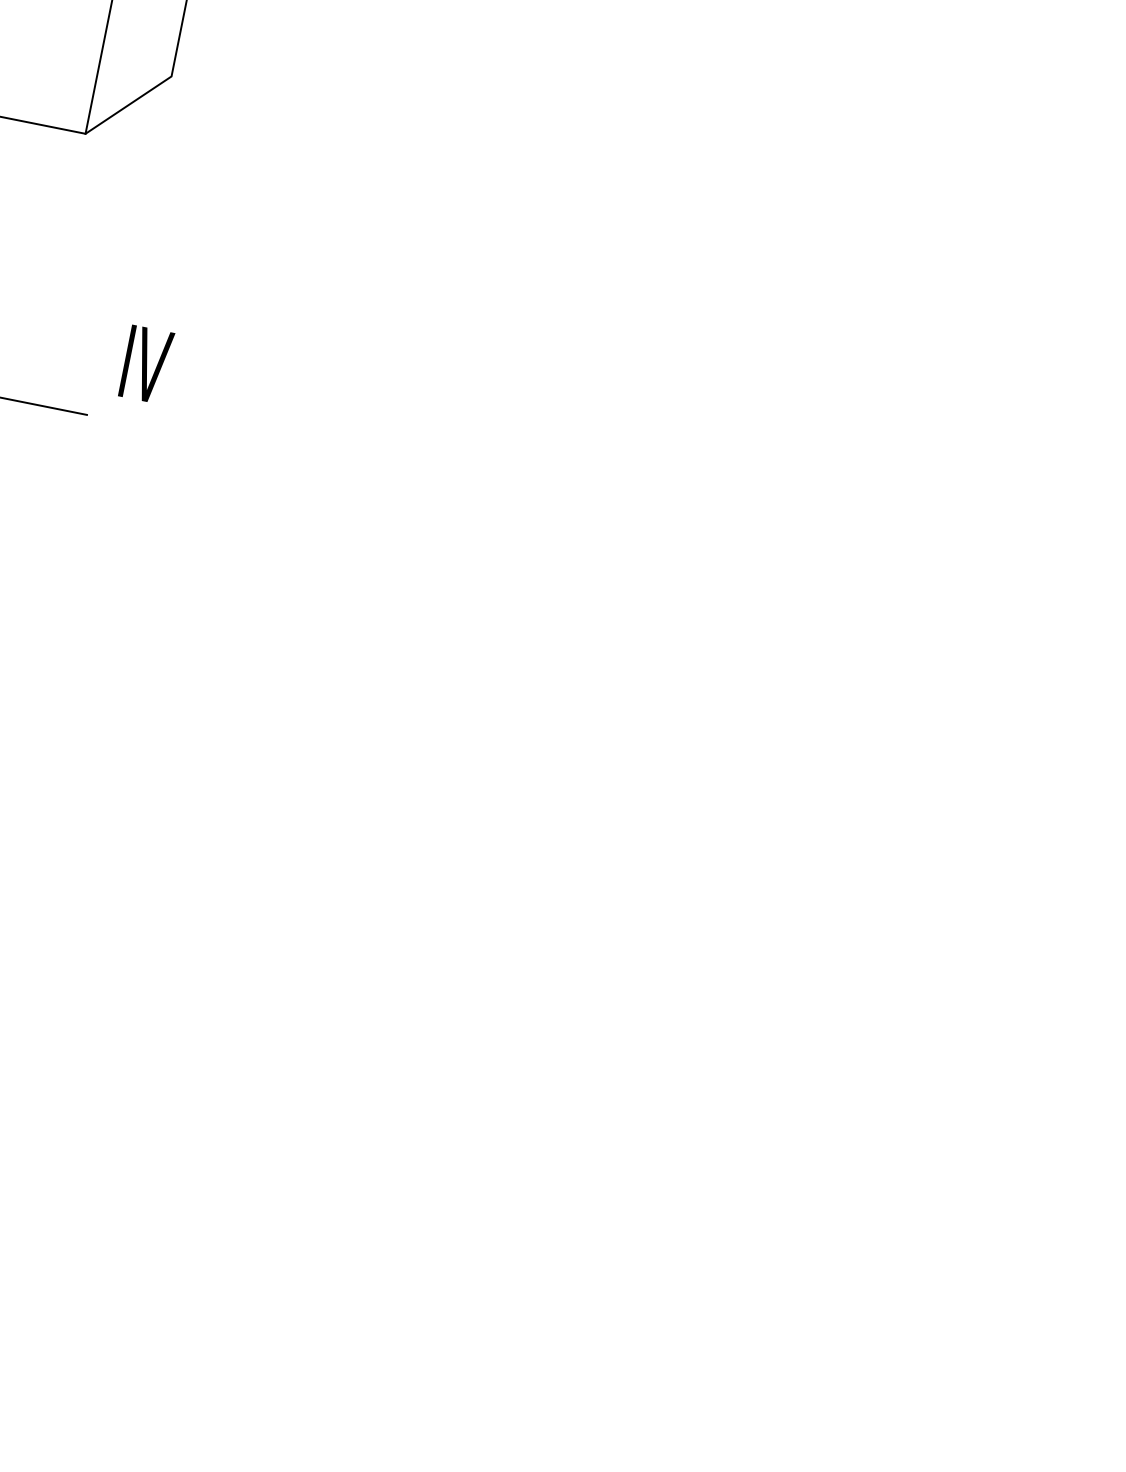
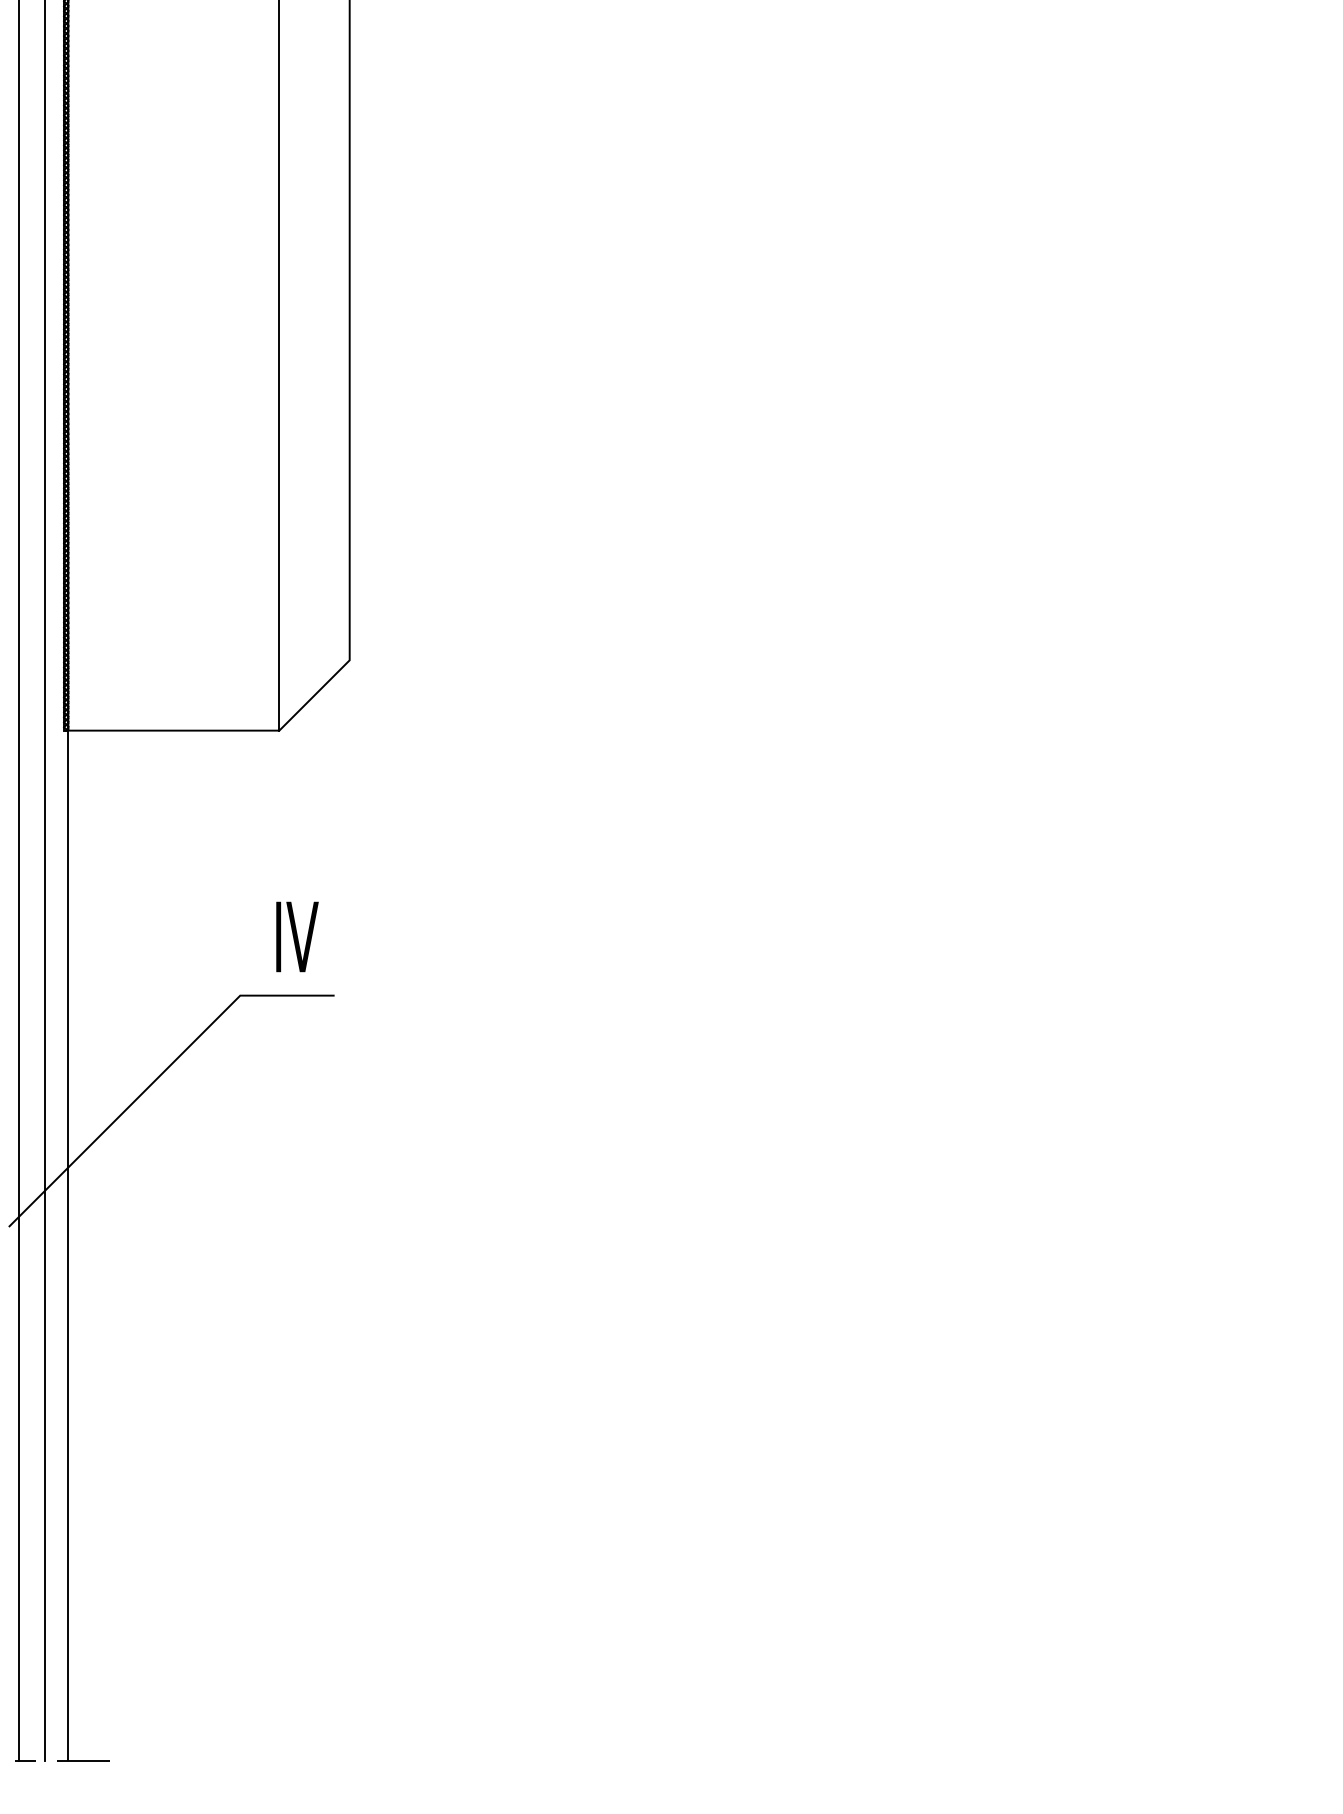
text: (146, 364) -> (297, 936), moved

